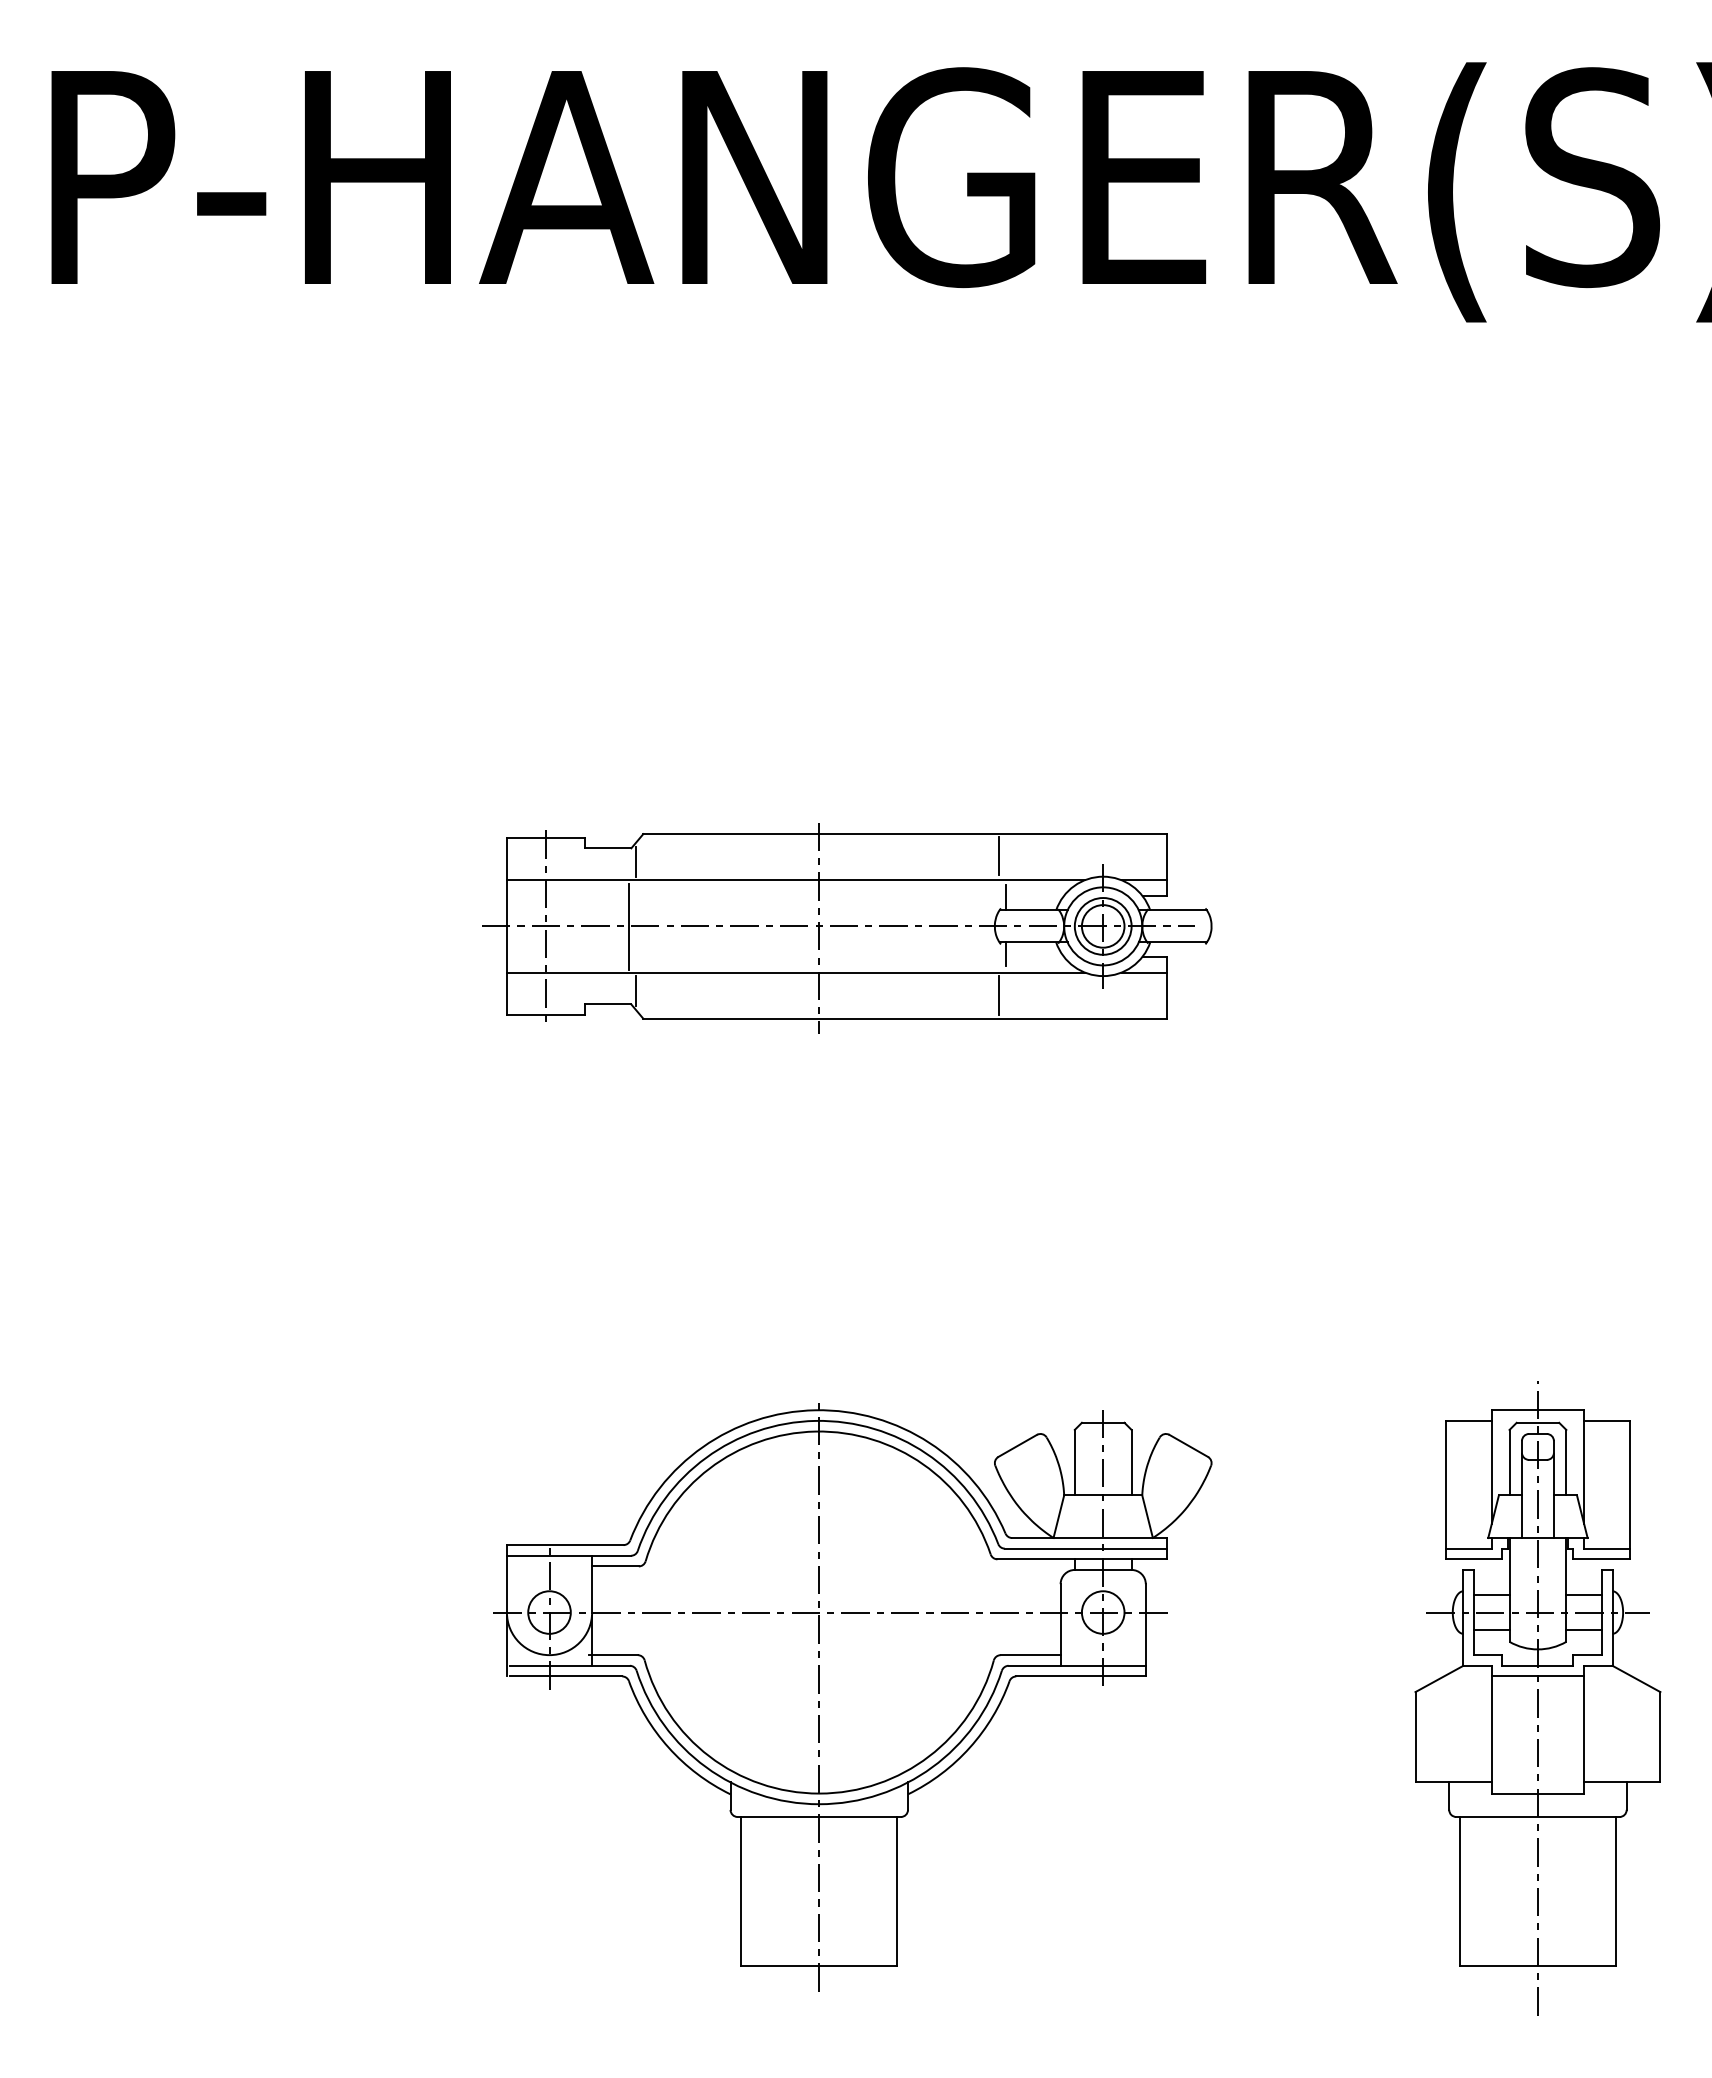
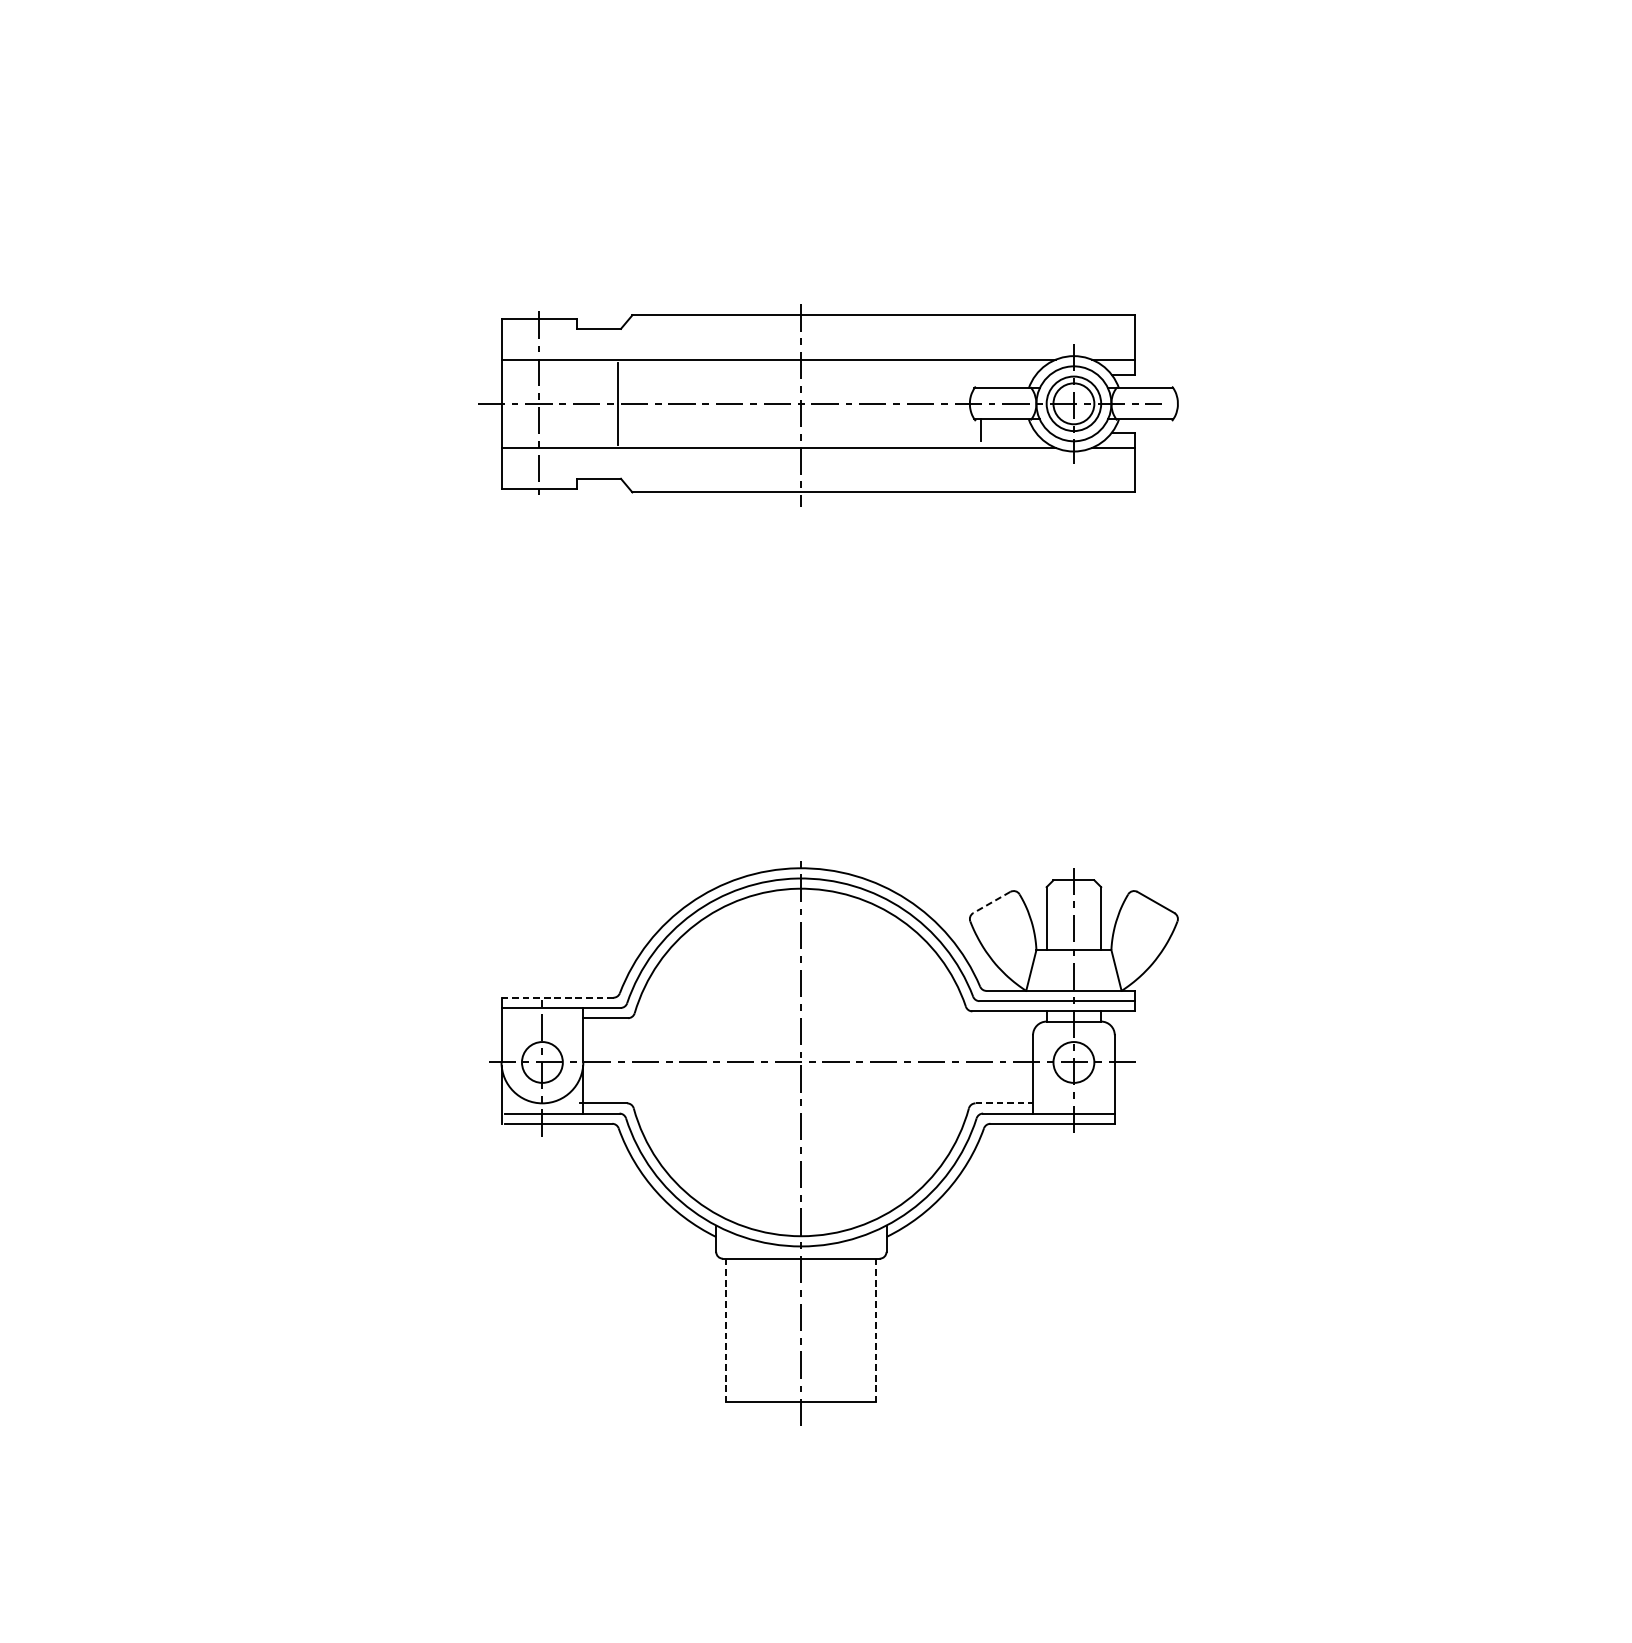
line: (999, 855) -> (974, 335), removed
line: (635, 861) -> (624, 341), removed
line: (1006, 897) -> (981, 376), removed
line: (635, 990) -> (624, 465), removed
line: (999, 995) -> (974, 470), removed
line: (1017, 1446) -> (991, 903), solid -> dashed
line: (565, 1545) -> (557, 998), solid -> dashed
line: (1030, 1655) -> (1004, 1103), solid -> dashed
part: (1537, 1698) -> (1490, 1144), removed
line: (741, 1891) -> (726, 1330), solid -> dashed
line: (897, 1891) -> (876, 1330), solid -> dashed

